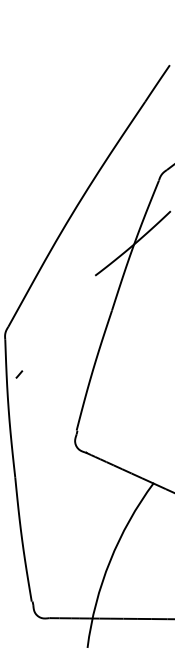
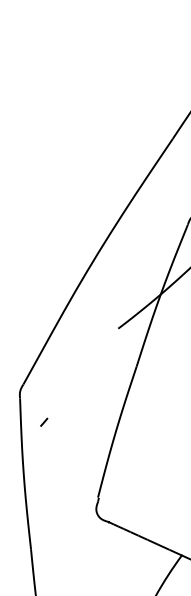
curve: (19, 374) -> (44, 422), moved

